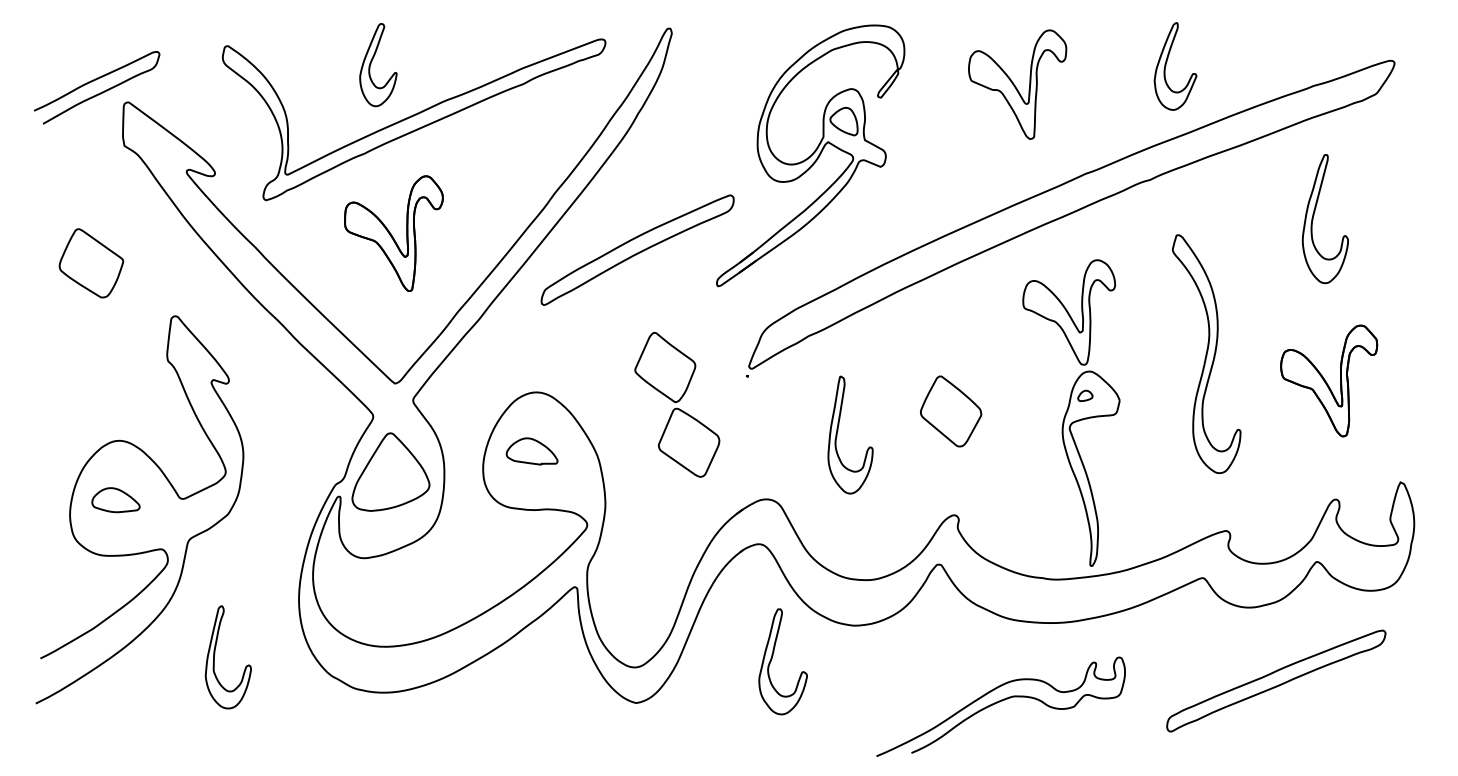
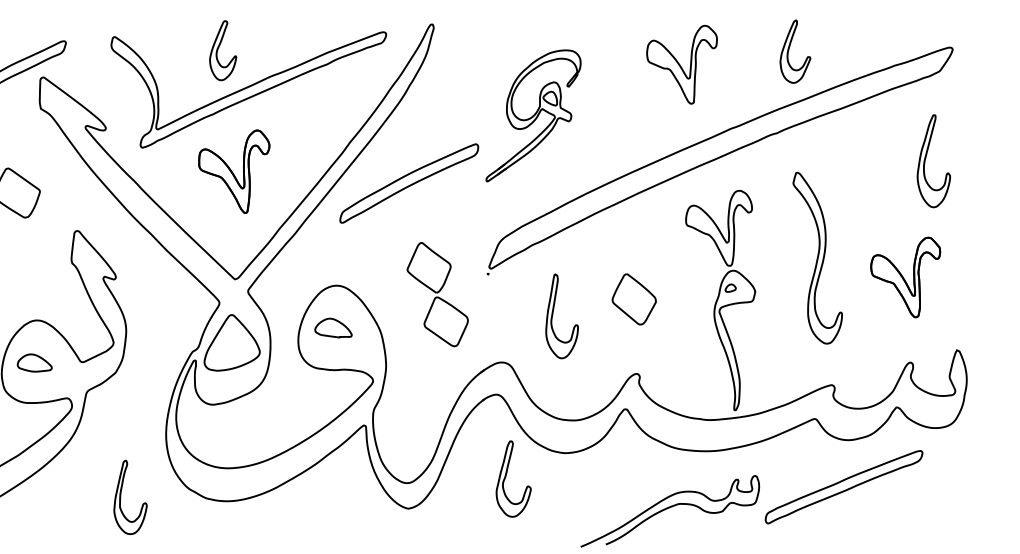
part: (810, 155) -> (533, 115), size x0.7
part: (1314, 215) -> (926, 158), moved
part: (215, 654) -> (121, 495), moved
part: (1276, 680) -> (844, 486), moved

